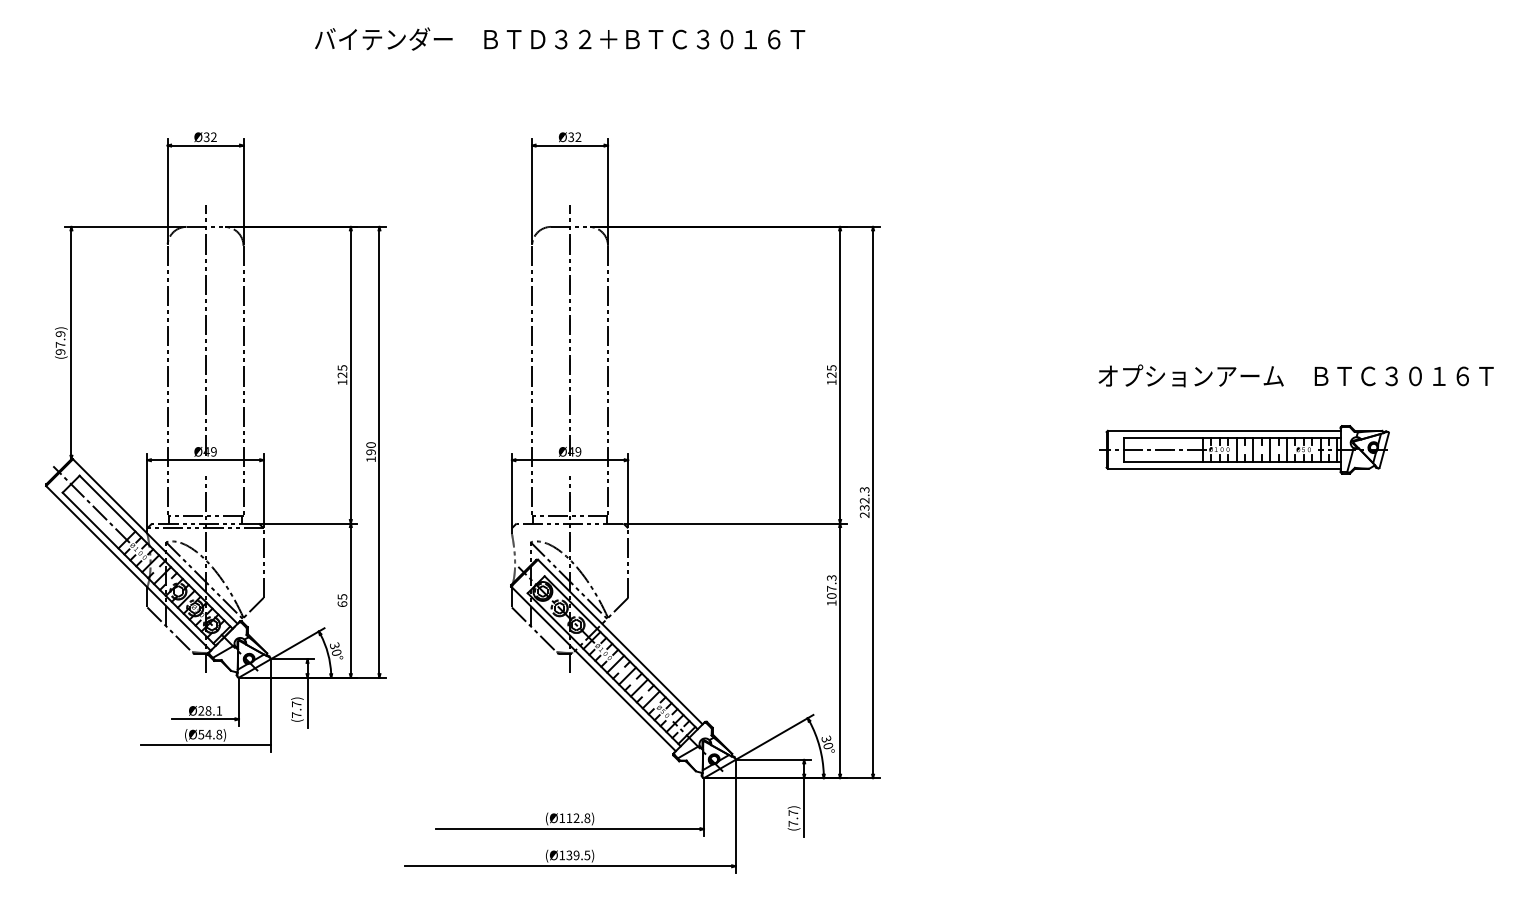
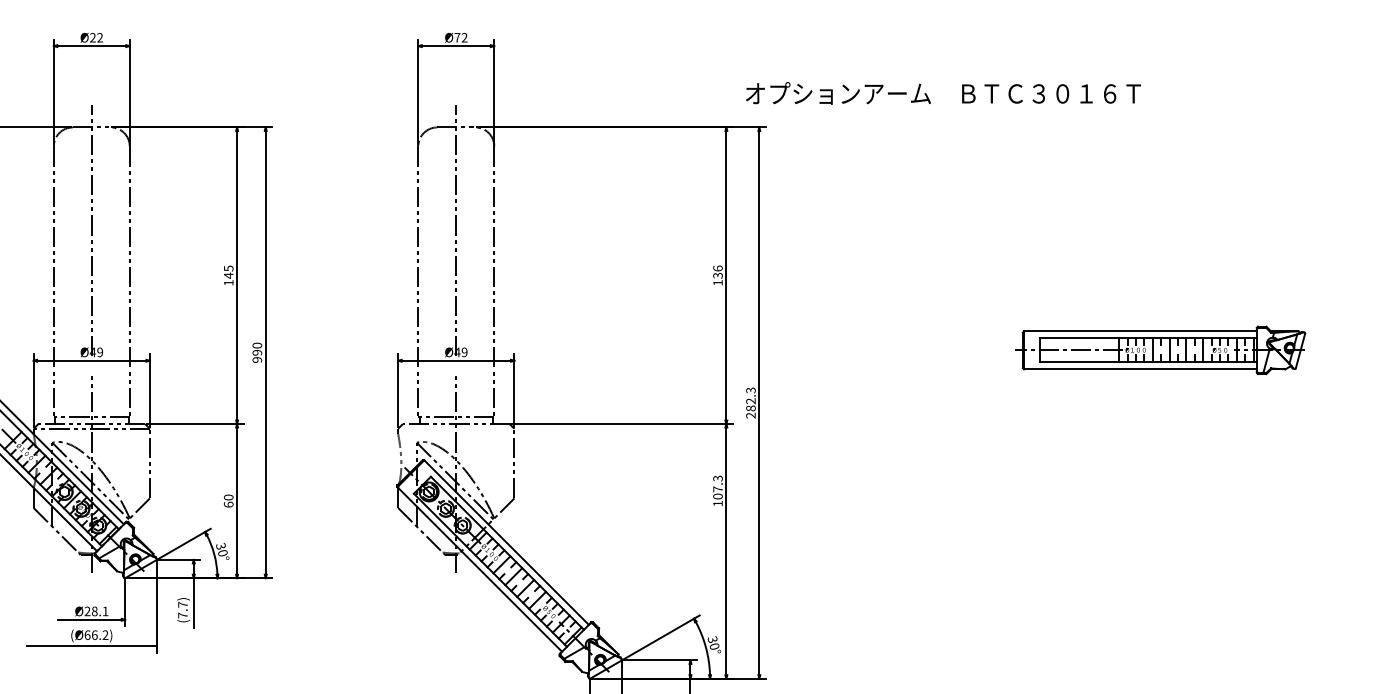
text: (206, 137) -> (92, 38), Ø32 -> Ø22
text: (571, 137) -> (457, 38), Ø32 -> Ø72
text: (831, 371) -> (717, 272), 125 -> 136
text: (342, 375) -> (228, 276), 125 -> 145
text: (1295, 375) -> (942, 93), moved
part: (1244, 449) -> (1160, 350), moved
text: (370, 459) -> (256, 360), 190 -> 990
text: (864, 507) -> (750, 408), 232.3 -> 282.3
text: (342, 596) -> (228, 497), 65 -> 60
text: (210, 734) -> (96, 635), (Ø54.8) -> (Ø66.2)

